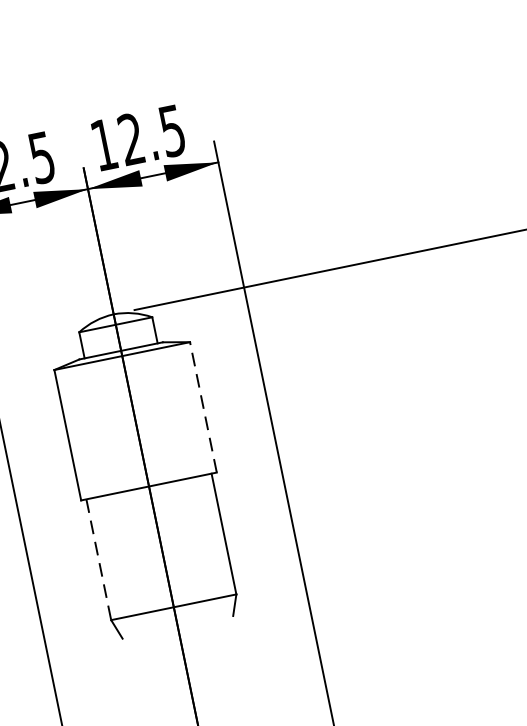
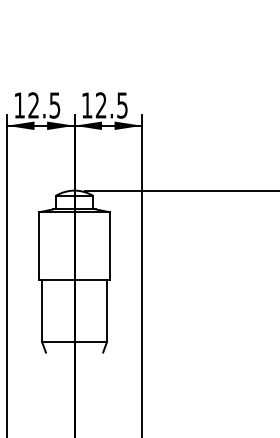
line: (202, 406) -> (109, 245), dashed -> solid
line: (99, 560) -> (42, 311), dashed -> solid

